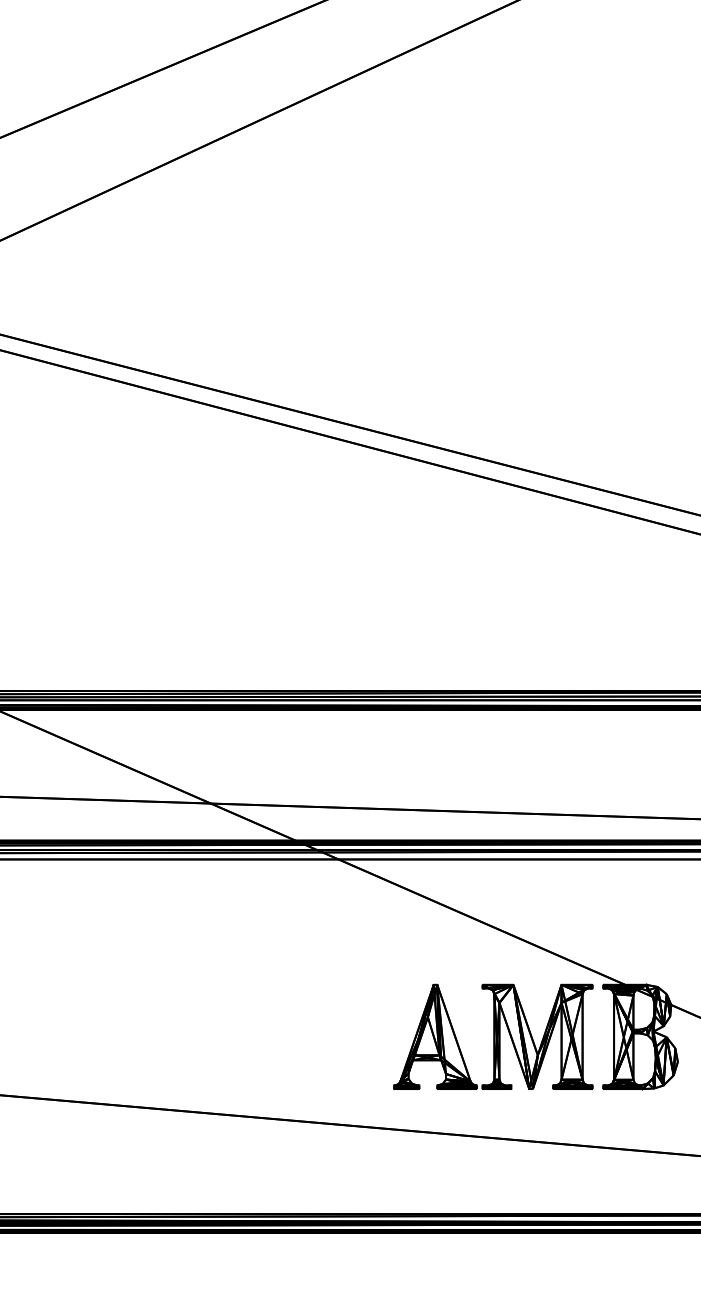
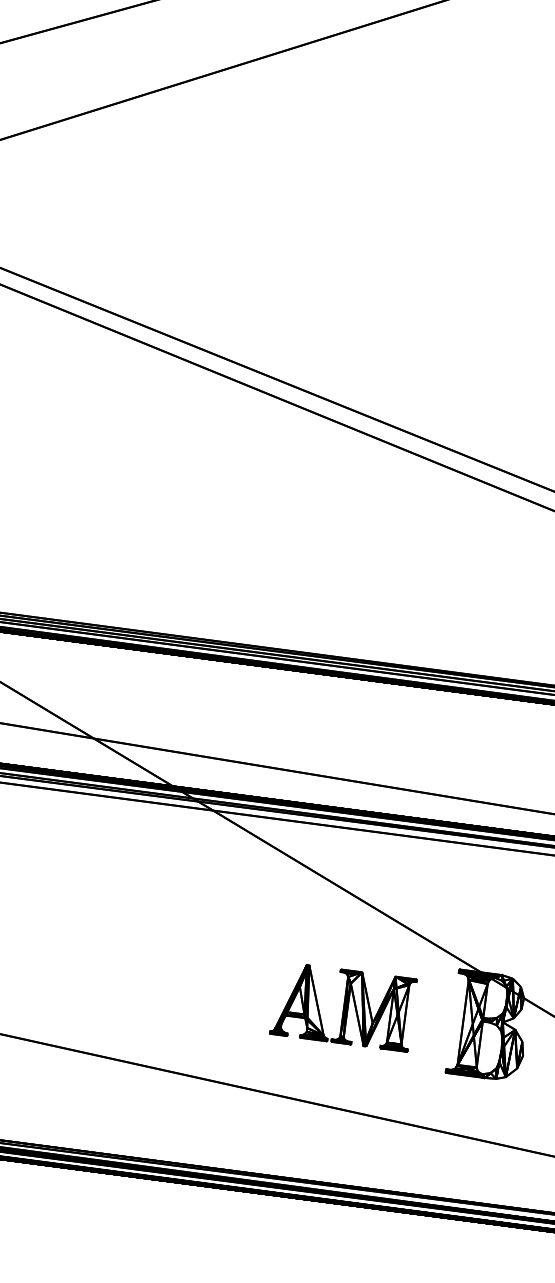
part: (493, 1036) -> (343, 1006), size x0.7

